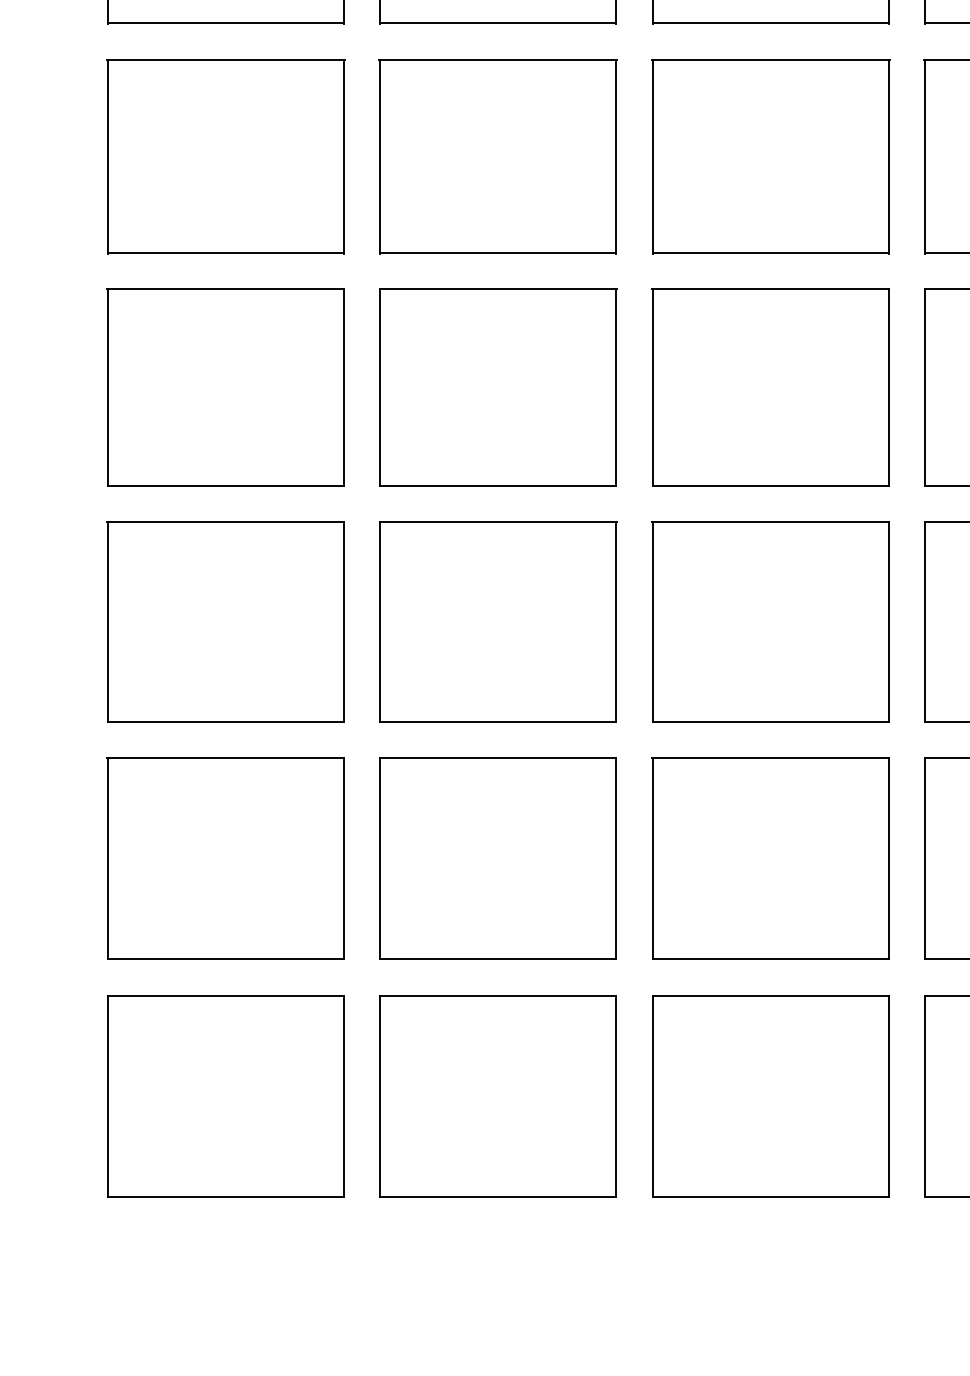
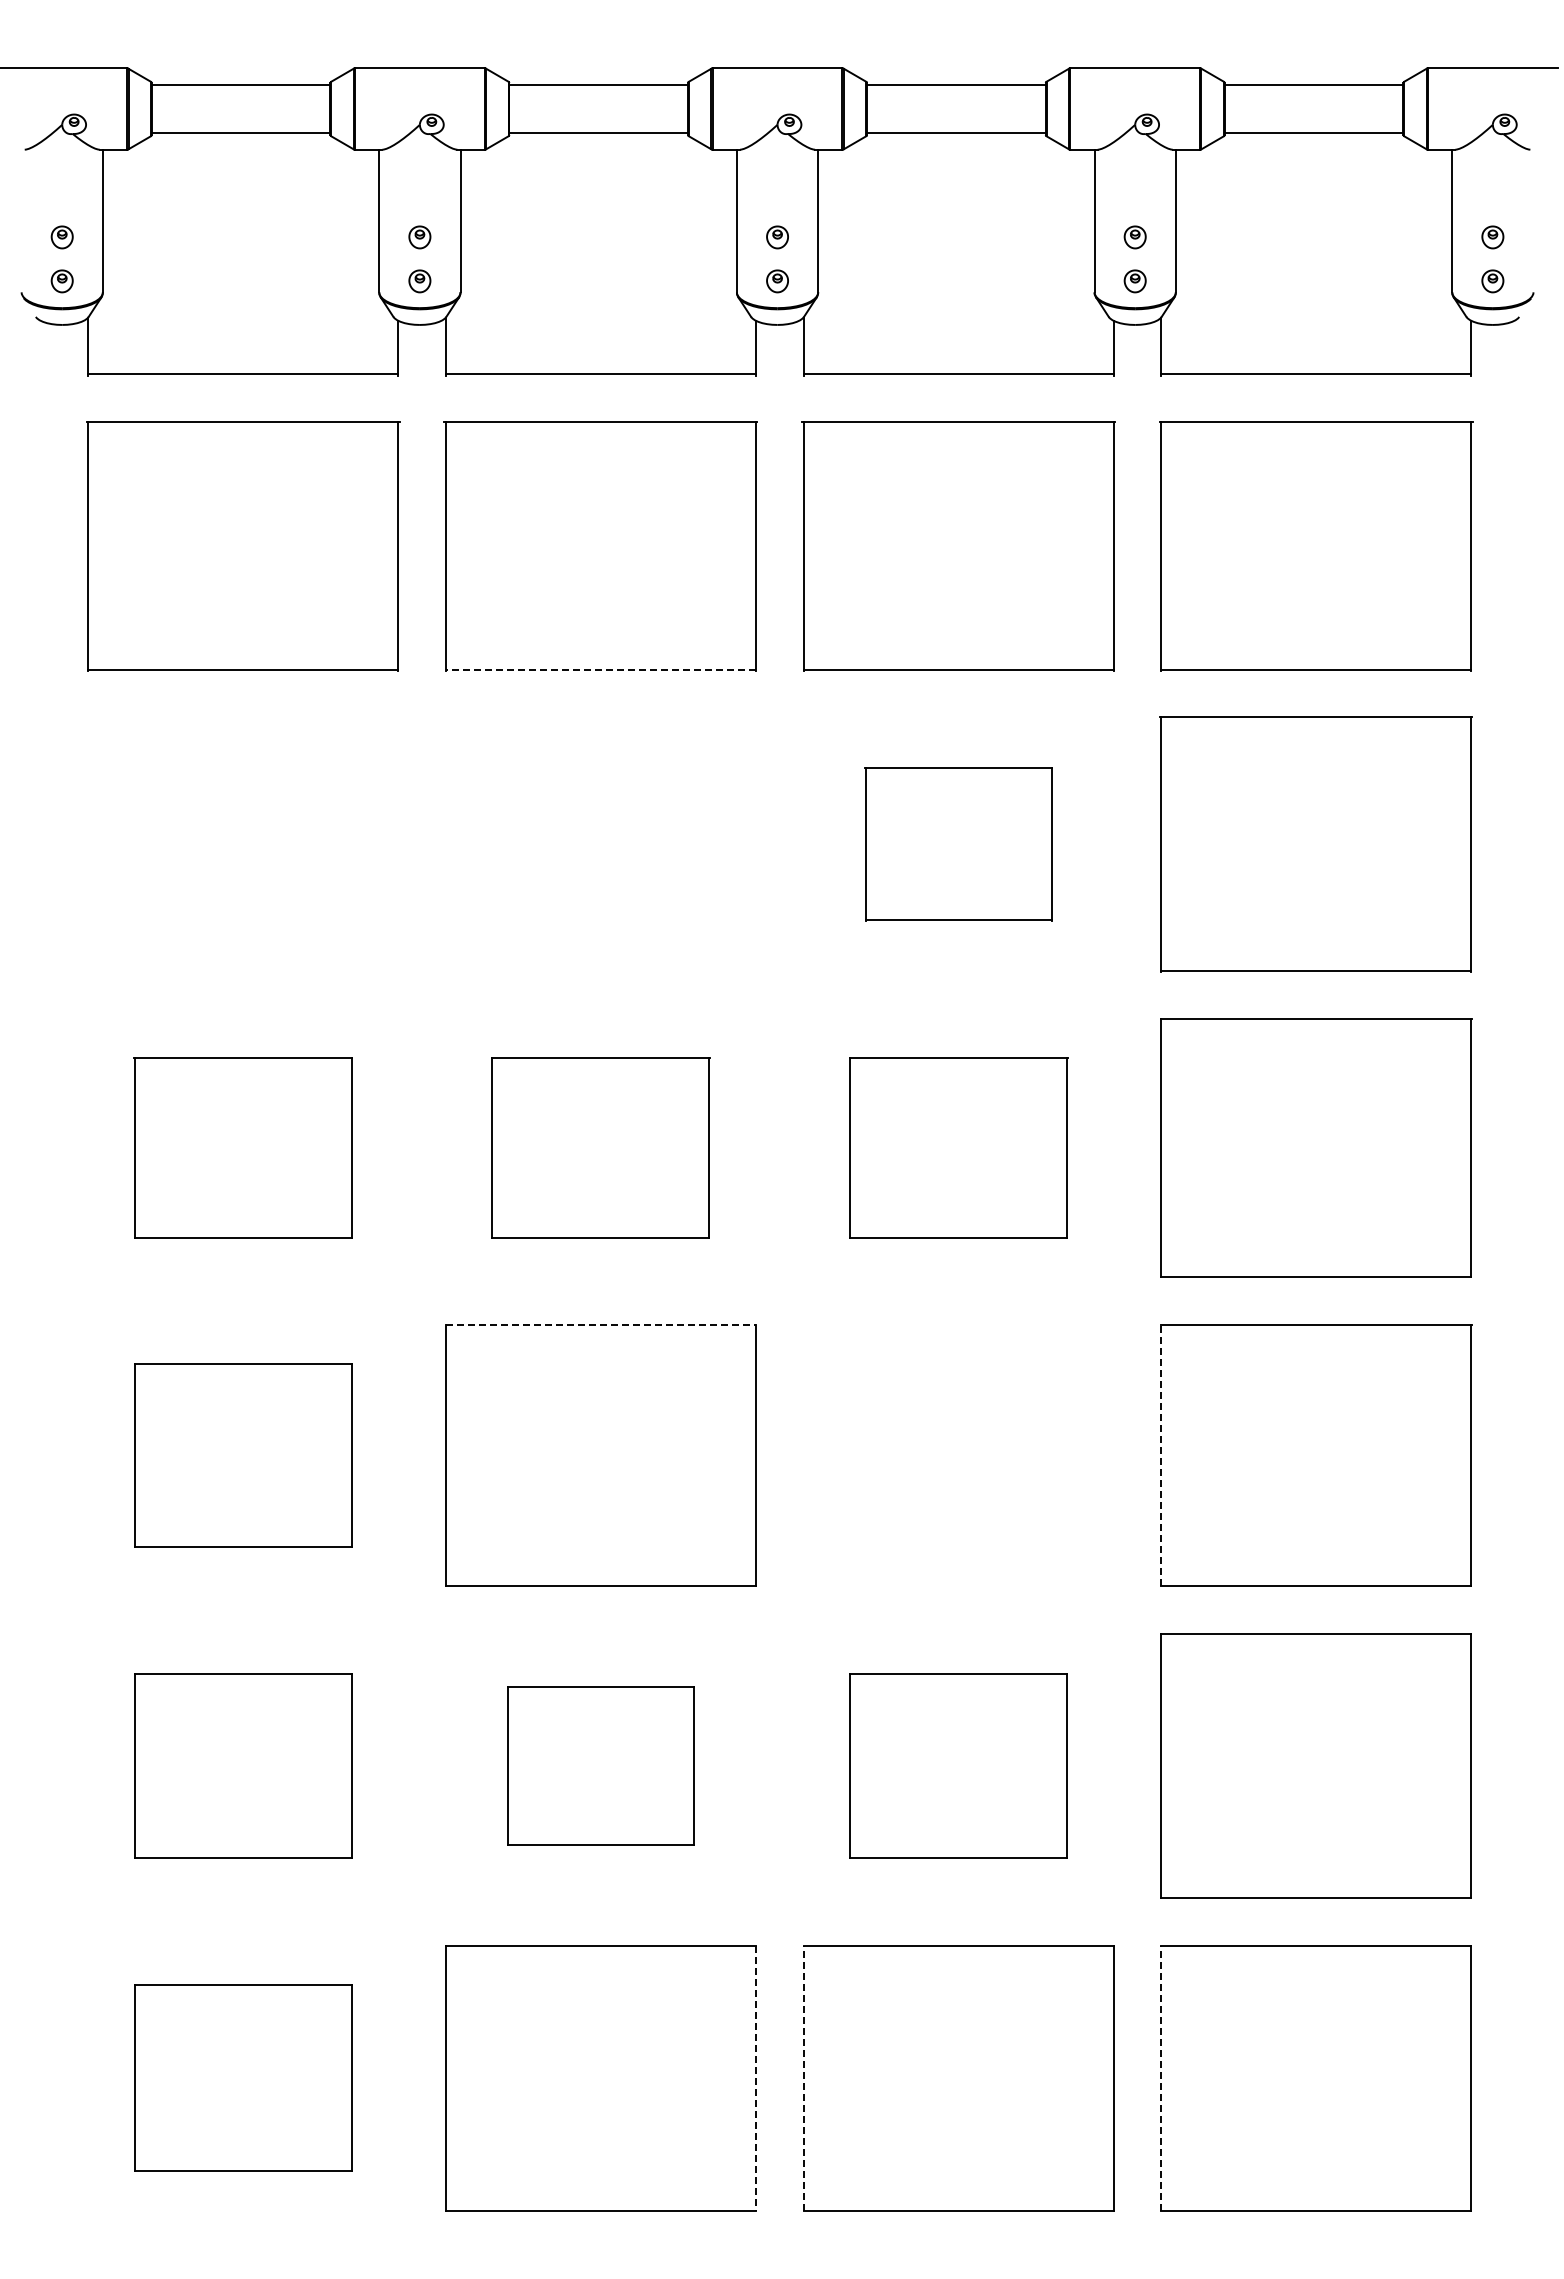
line: (497, 23) -> (600, 669), solid -> dashed
part: (225, 156) -> (242, 844), removed
part: (497, 156) -> (600, 844), removed
part: (770, 156) -> (958, 844), size x0.6
part: (225, 387) -> (243, 1147), size x0.7
part: (497, 387) -> (600, 1147), size x0.7
part: (770, 387) -> (958, 1147), size x0.7
line: (498, 522) -> (601, 1324), solid -> dashed
part: (225, 622) -> (243, 1455), size x0.7
part: (770, 622) -> (958, 1455), removed
line: (925, 622) -> (1161, 1455), solid -> dashed
part: (225, 858) -> (242, 1765), size x0.7
part: (497, 858) -> (600, 1765), size x0.6
part: (770, 858) -> (958, 1765), size x0.7
part: (225, 1096) -> (242, 2078), size x0.7
line: (615, 1096) -> (755, 2078), solid -> dashed
line: (652, 1096) -> (803, 2078), solid -> dashed
line: (925, 1096) -> (1161, 2078), solid -> dashed

